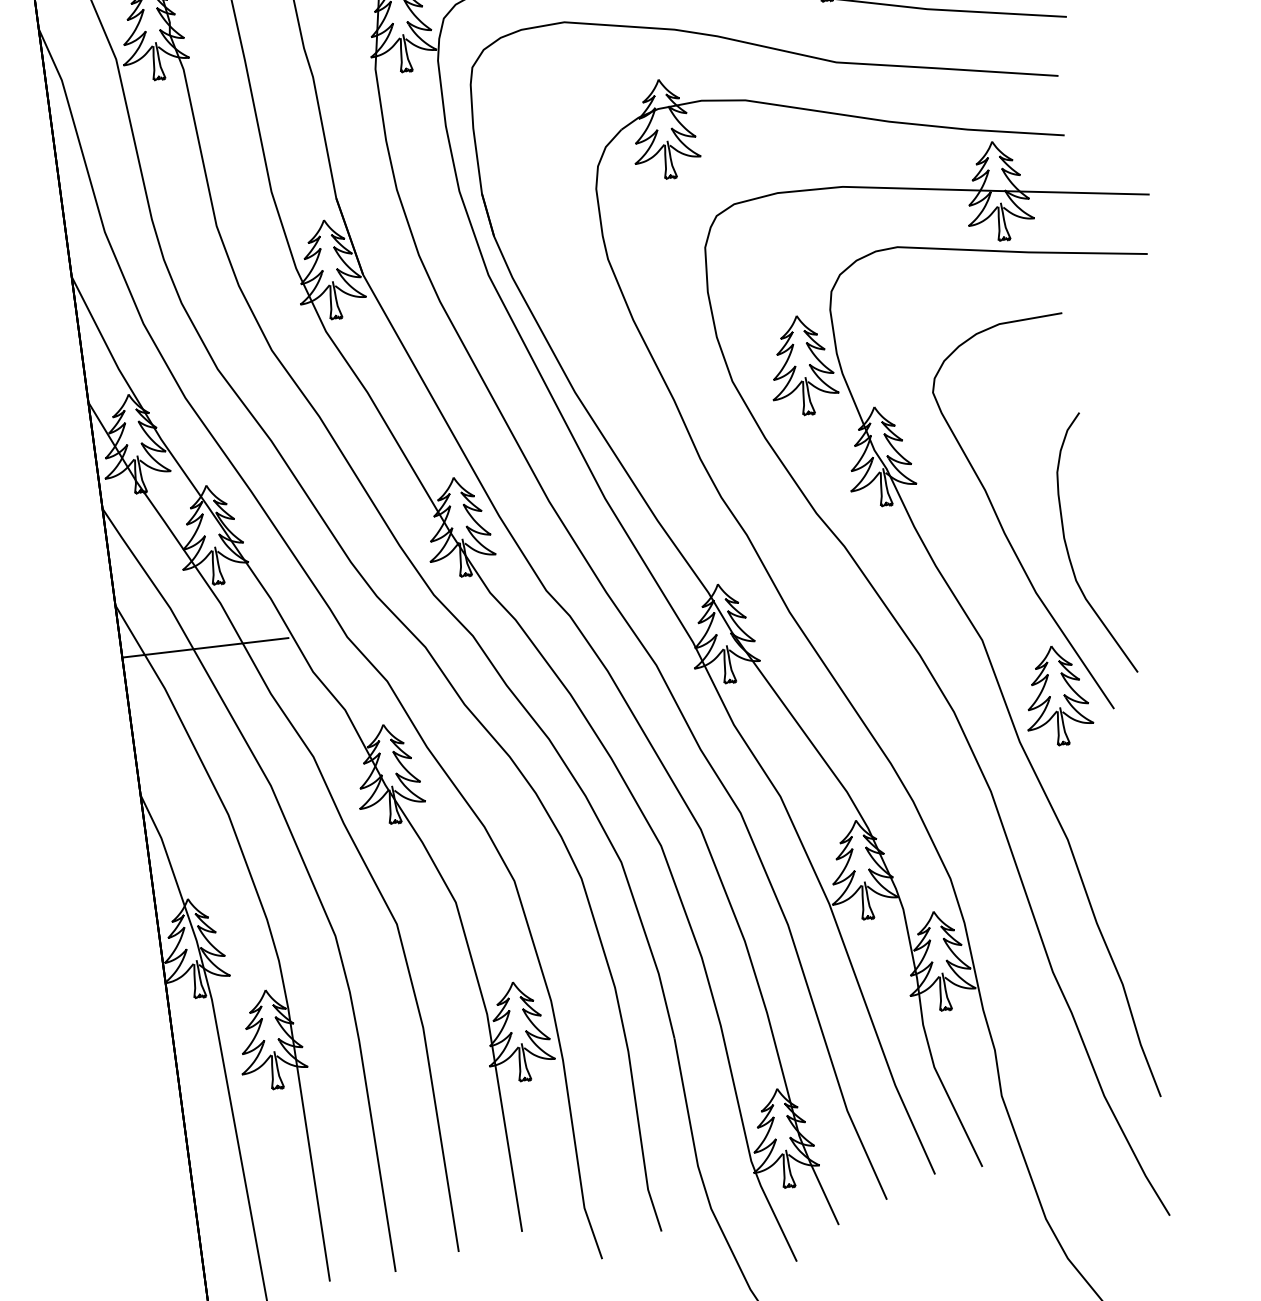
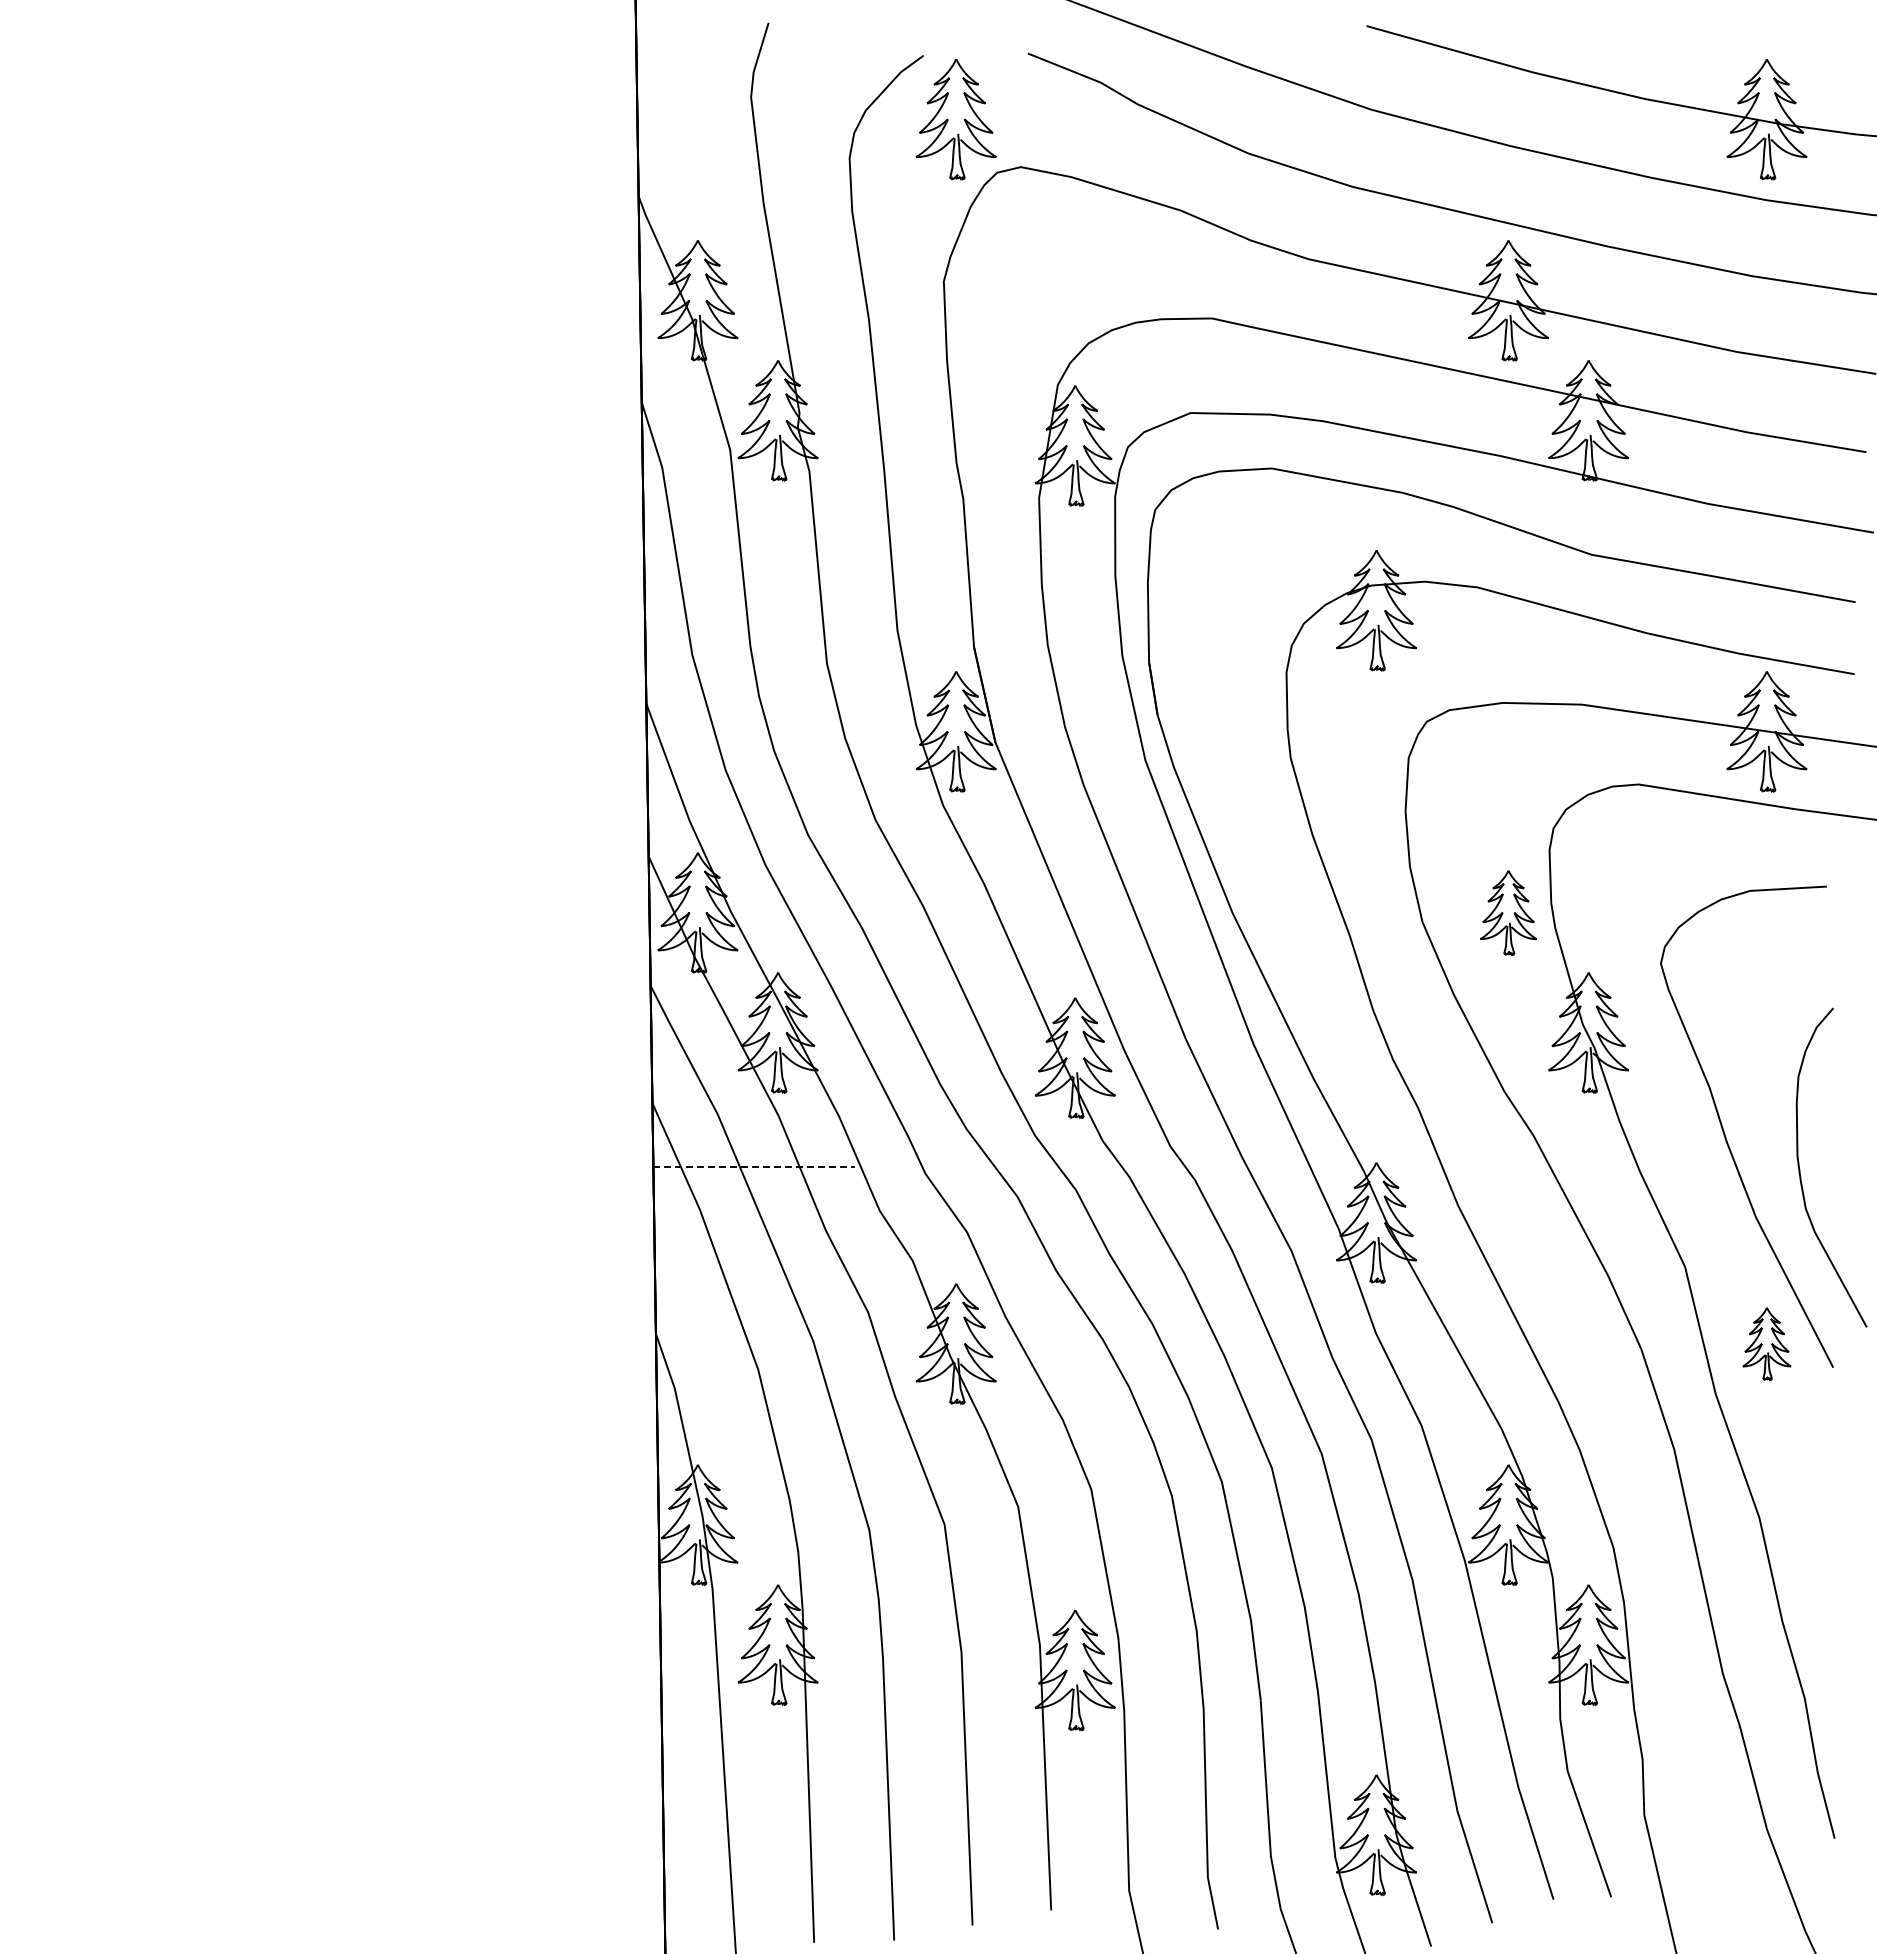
part: (802, 365) -> (1508, 912), size x0.7
line: (205, 647) -> (754, 1166), solid -> dashed
part: (1056, 695) -> (1766, 1343), size x0.6

